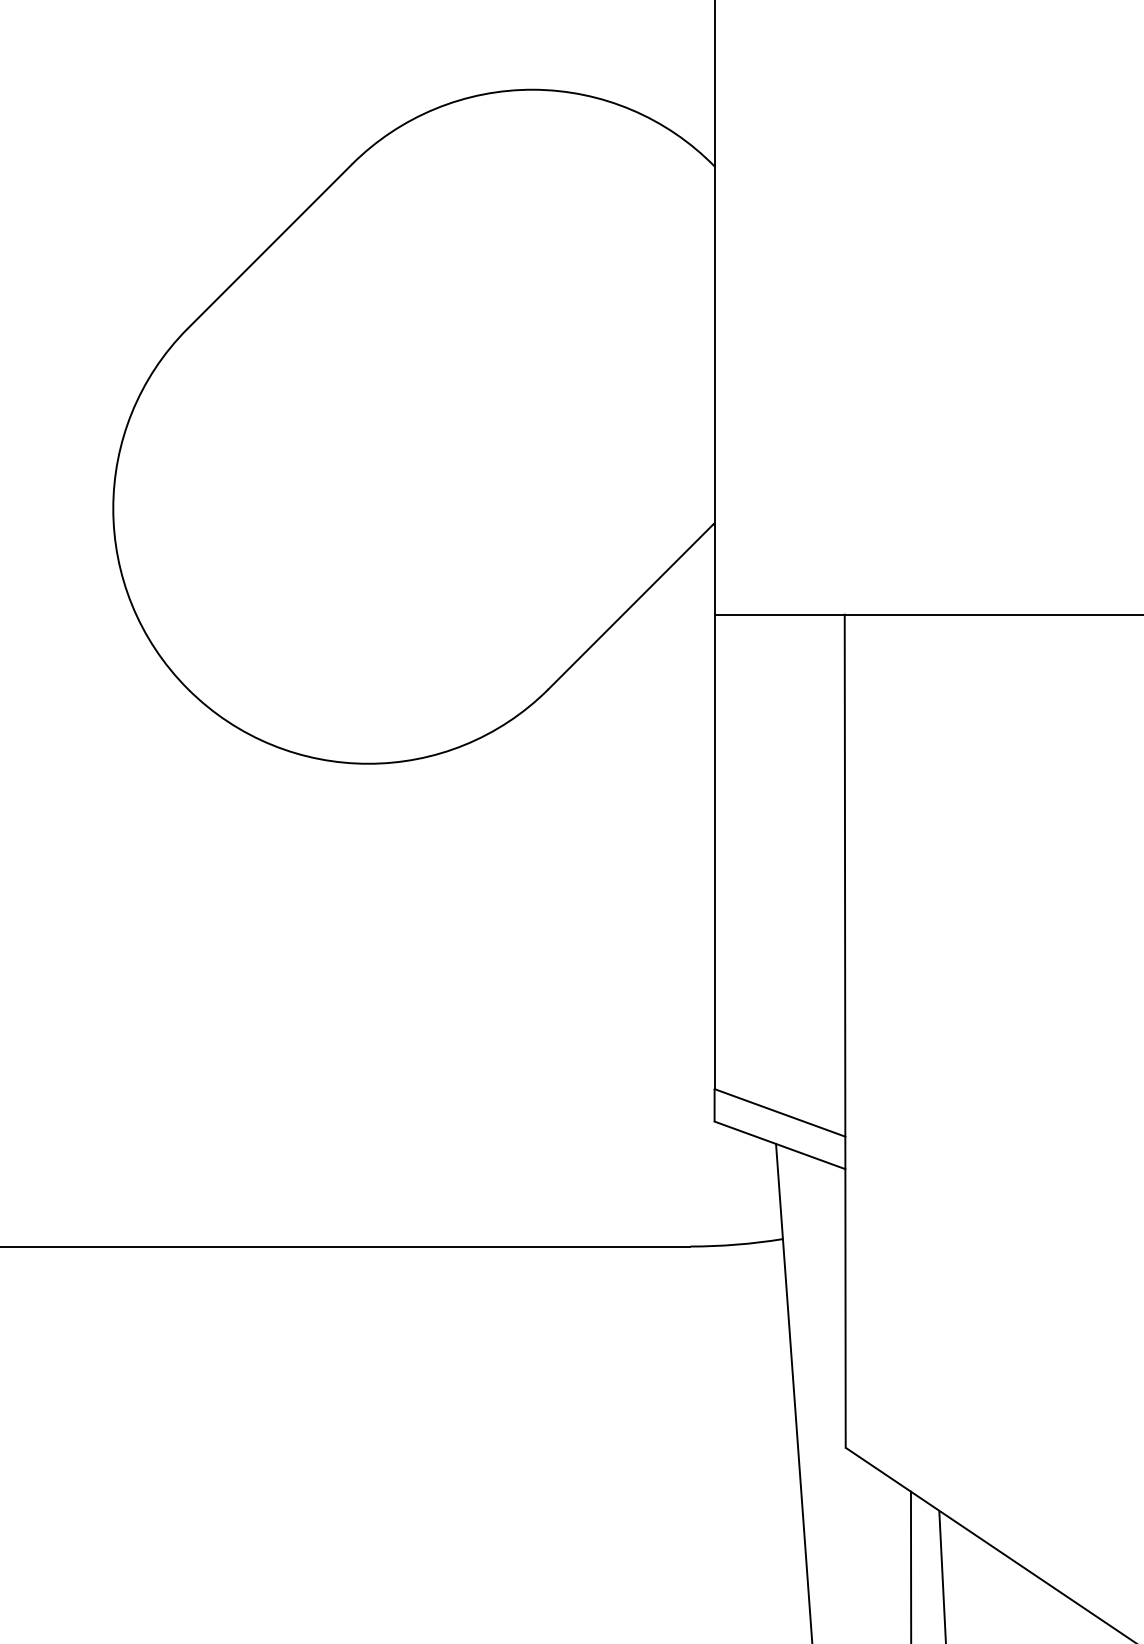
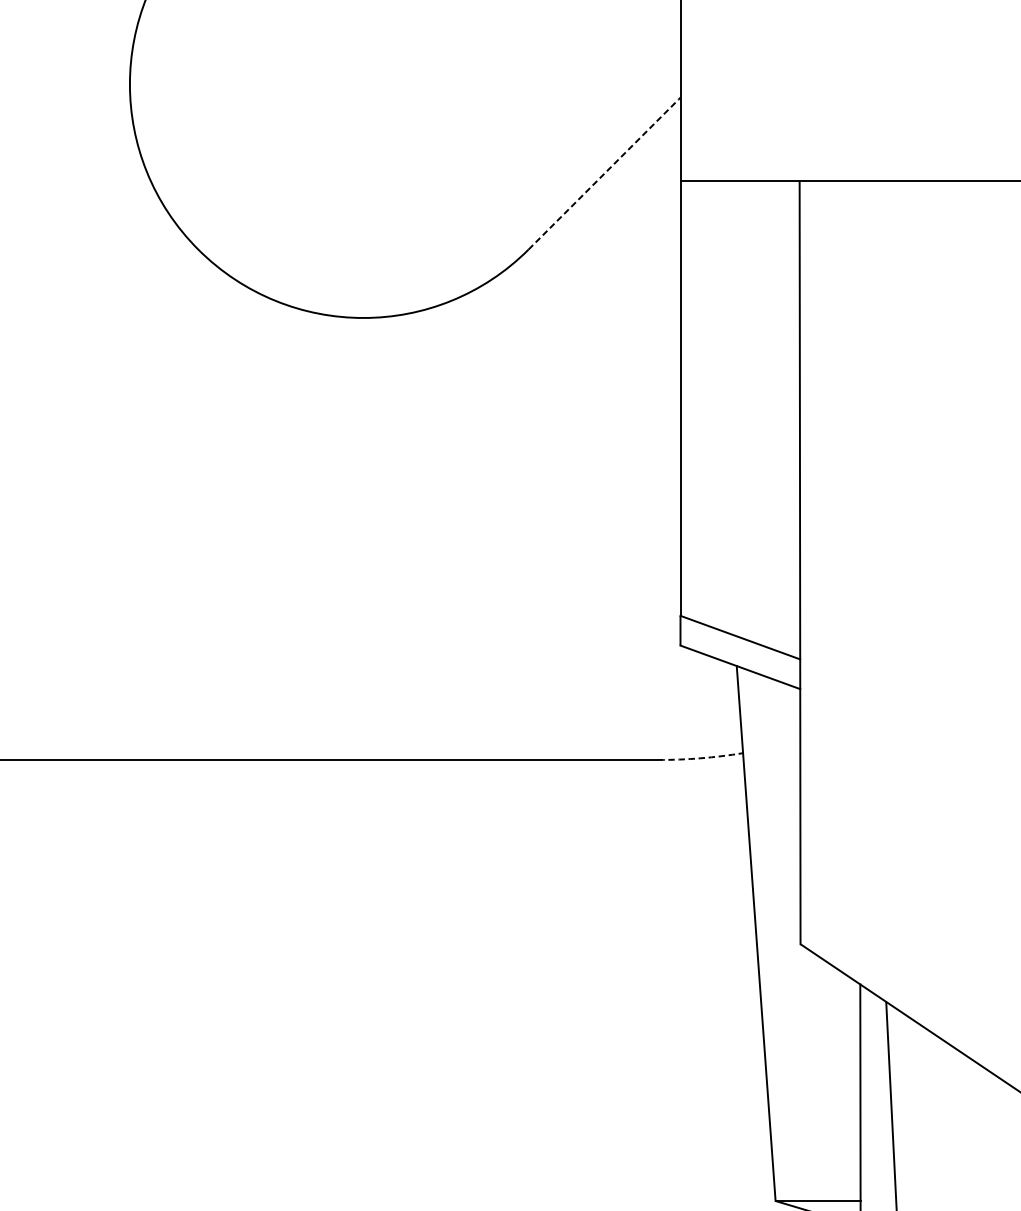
line: (630, 607) -> (603, 174), solid -> dashed
arc: (736, 1244) -> (700, 758), solid -> dashed

